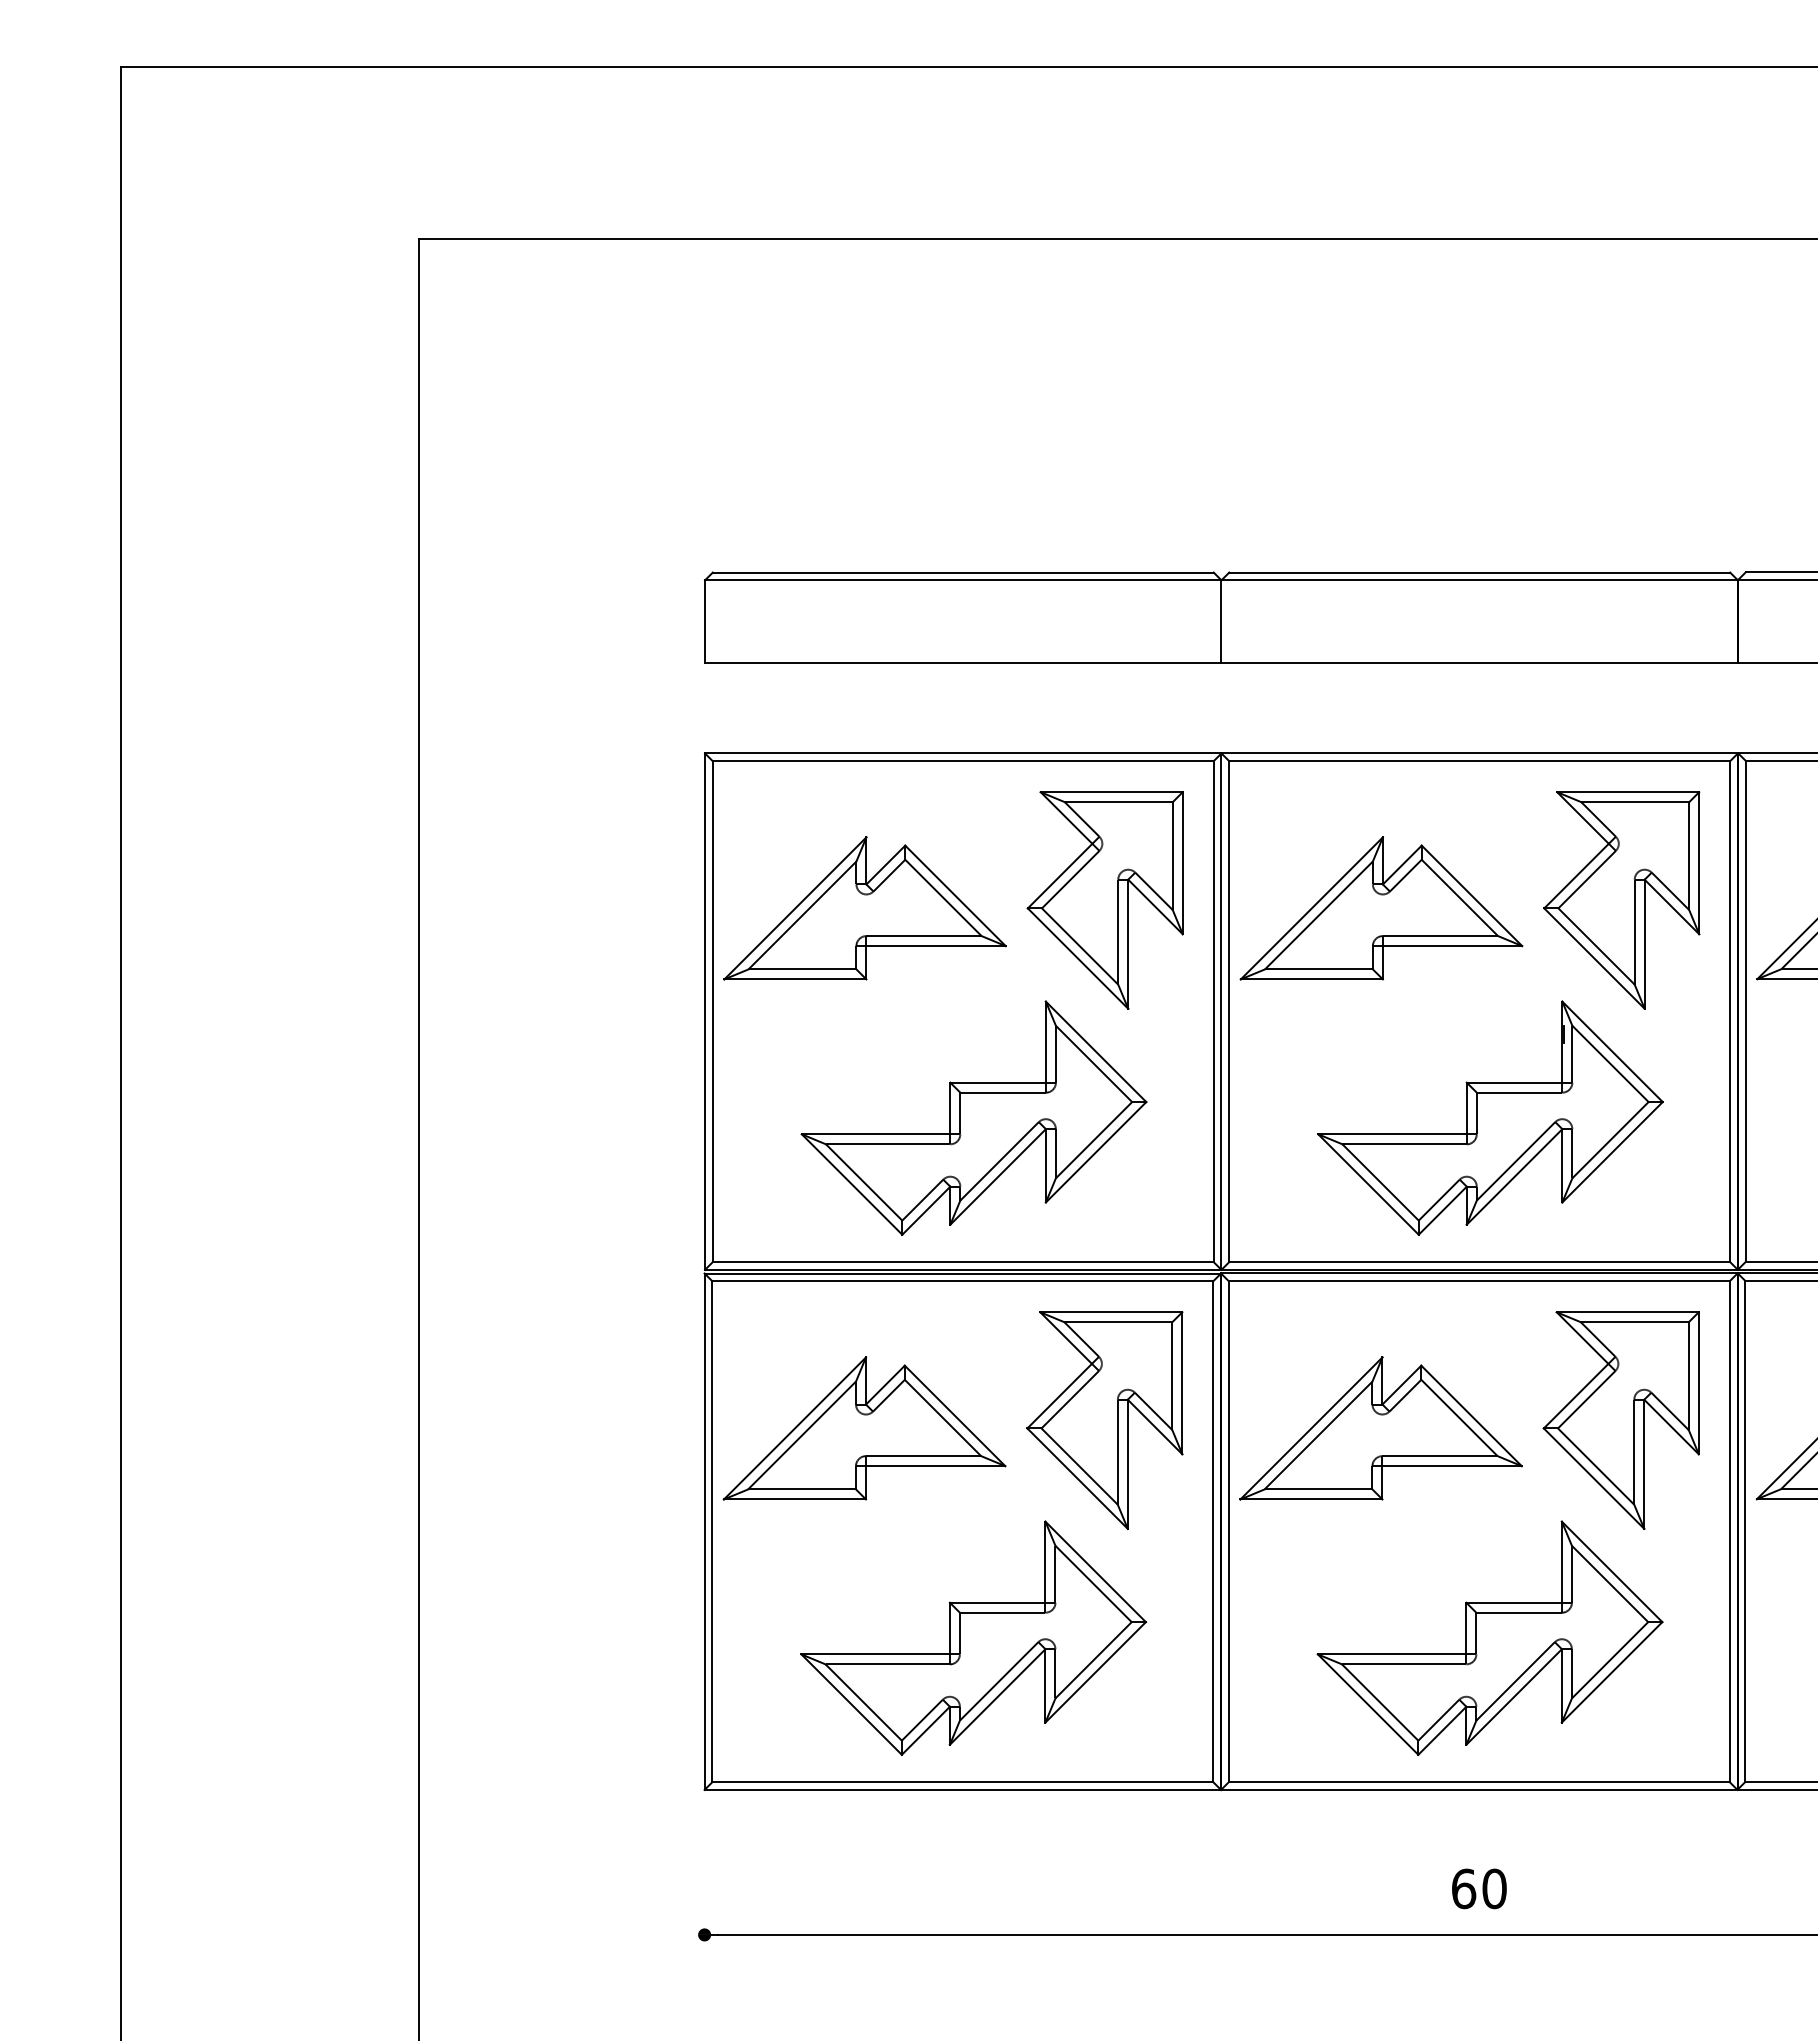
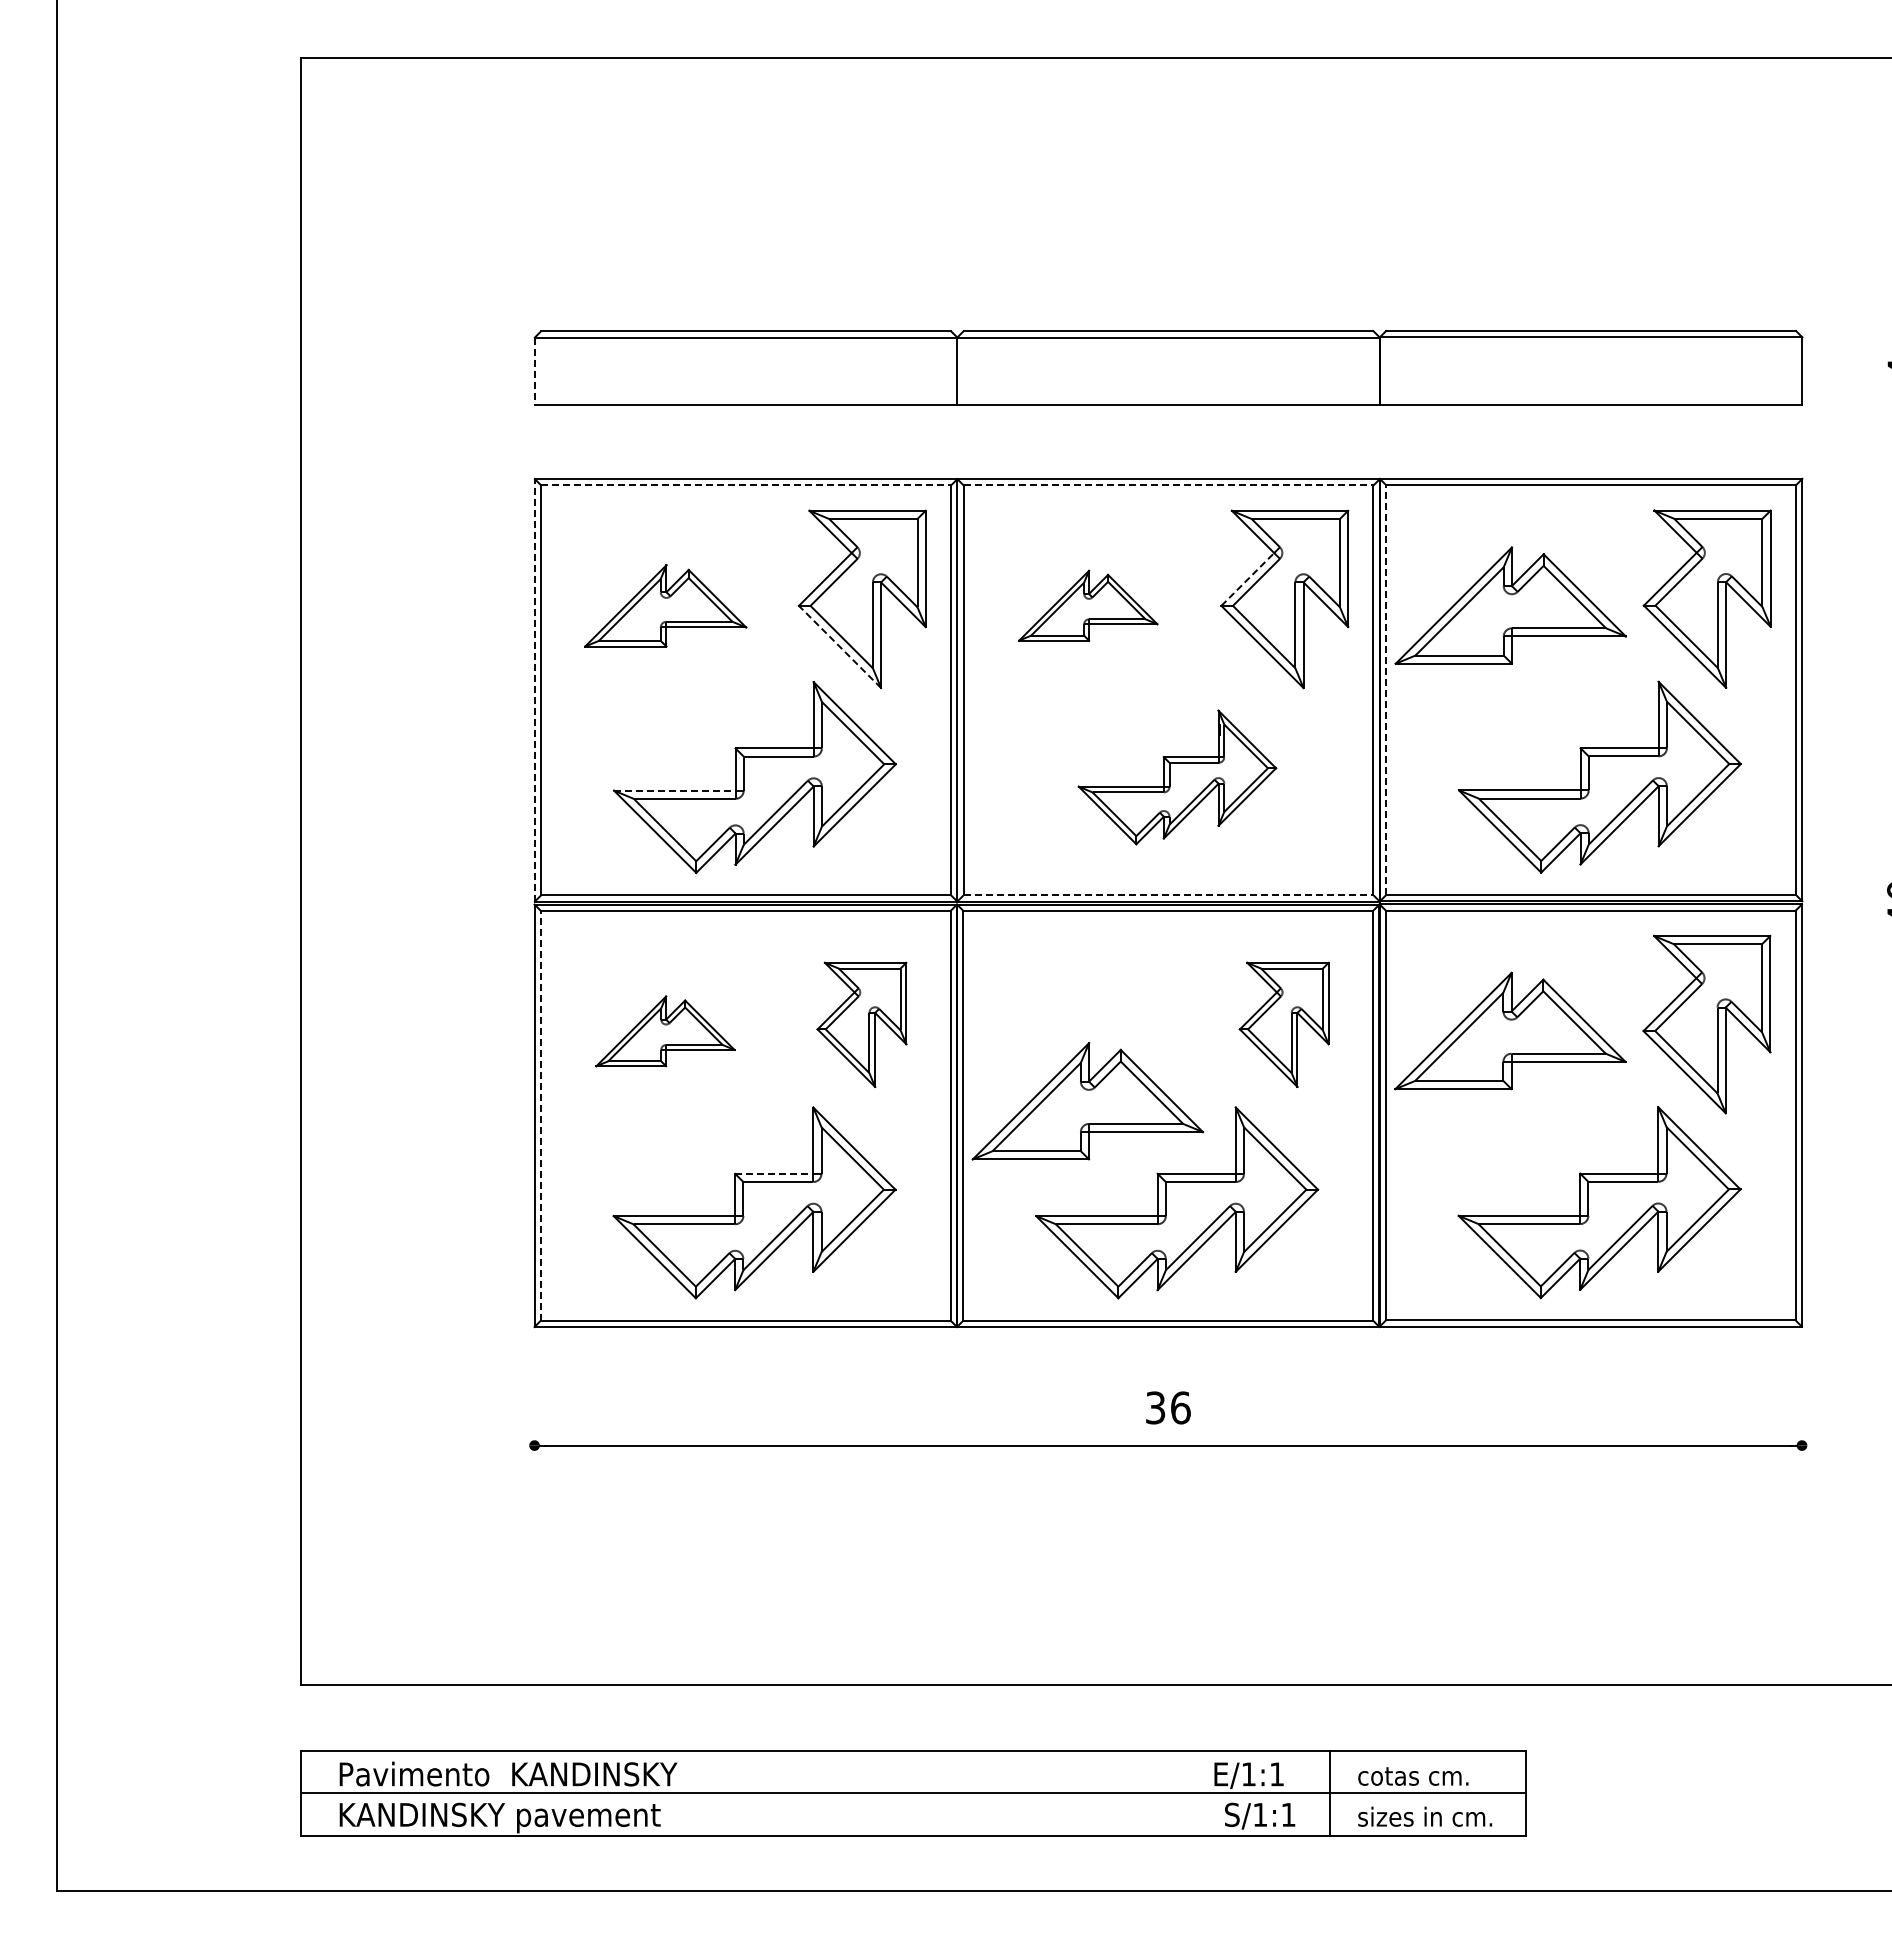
line: (704, 621) -> (534, 371), solid -> dashed
line: (963, 761) -> (746, 485), solid -> dashed
line: (1479, 761) -> (1168, 485), solid -> dashed
line: (1577, 876) -> (1248, 579), solid -> dashed
part: (864, 907) -> (665, 605), size x0.7
part: (1381, 907) -> (1088, 605), size x0.6
line: (1077, 958) -> (839, 646), solid -> dashed
line: (704, 1010) -> (534, 689), solid -> dashed
line: (1746, 1011) -> (1386, 690), solid -> dashed
part: (1490, 1118) -> (1177, 777), size x0.7
line: (875, 1134) -> (674, 790), solid -> dashed
line: (1479, 1262) -> (1168, 895), solid -> dashed
part: (1104, 1420) -> (861, 1024), size x0.7
part: (1620, 1420) -> (1283, 1024), size x0.7
part: (864, 1428) -> (665, 1031), size x0.6
part: (1380, 1428) -> (1087, 1101), moved
line: (711, 1531) -> (540, 1115), solid -> dashed
line: (997, 1602) -> (774, 1173), solid -> dashed
text: (1479, 1888) -> (1168, 1407), 60 -> 36

